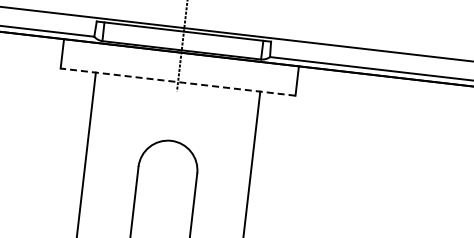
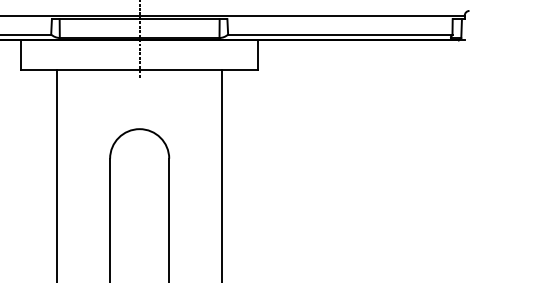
line: (177, 82) -> (139, 70), dashed -> solid

